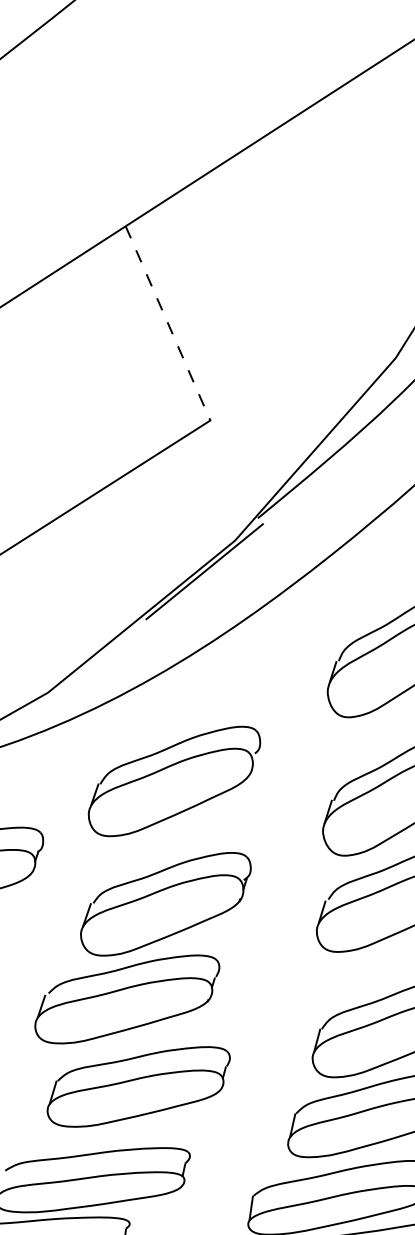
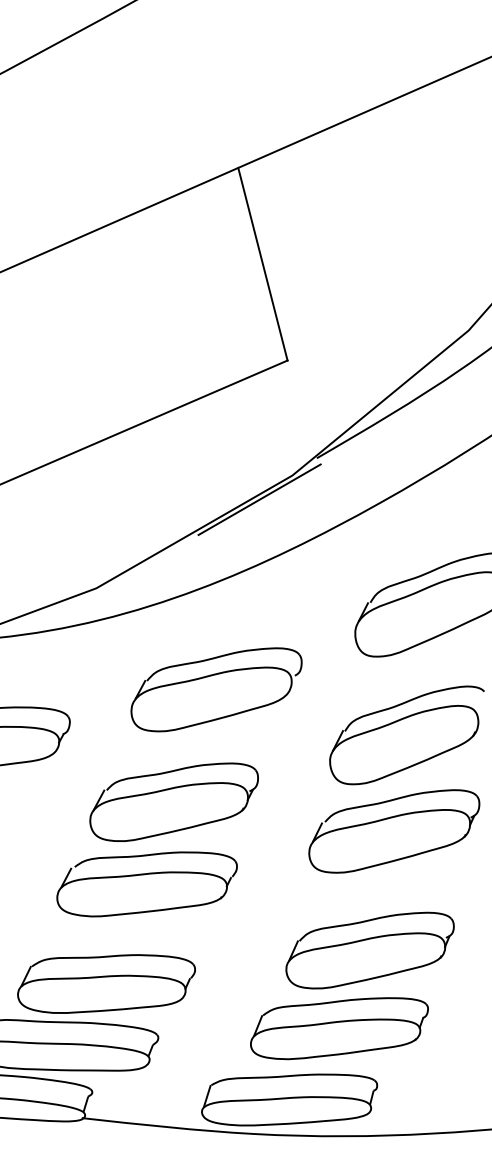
line: (168, 323) -> (263, 264), dashed -> solid
part: (174, 781) -> (216, 689), moved
part: (127, 999) -> (146, 884), moved
part: (138, 1086) -> (106, 983), moved

